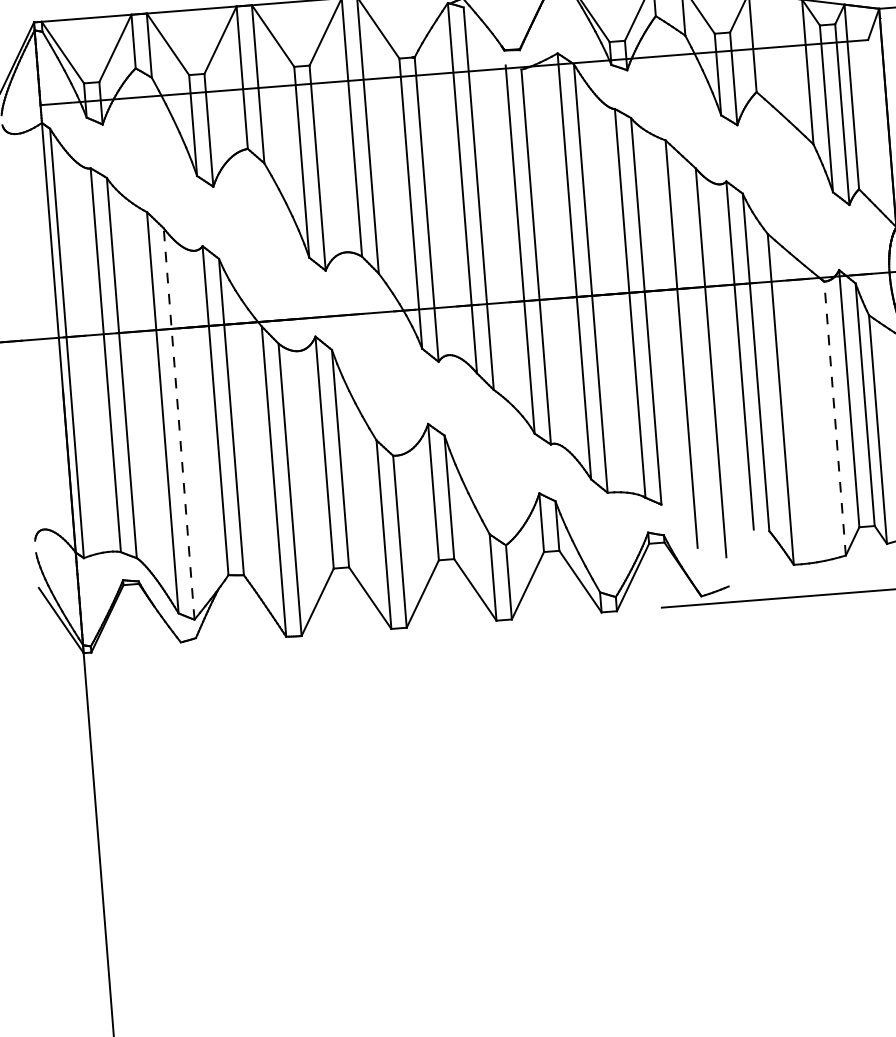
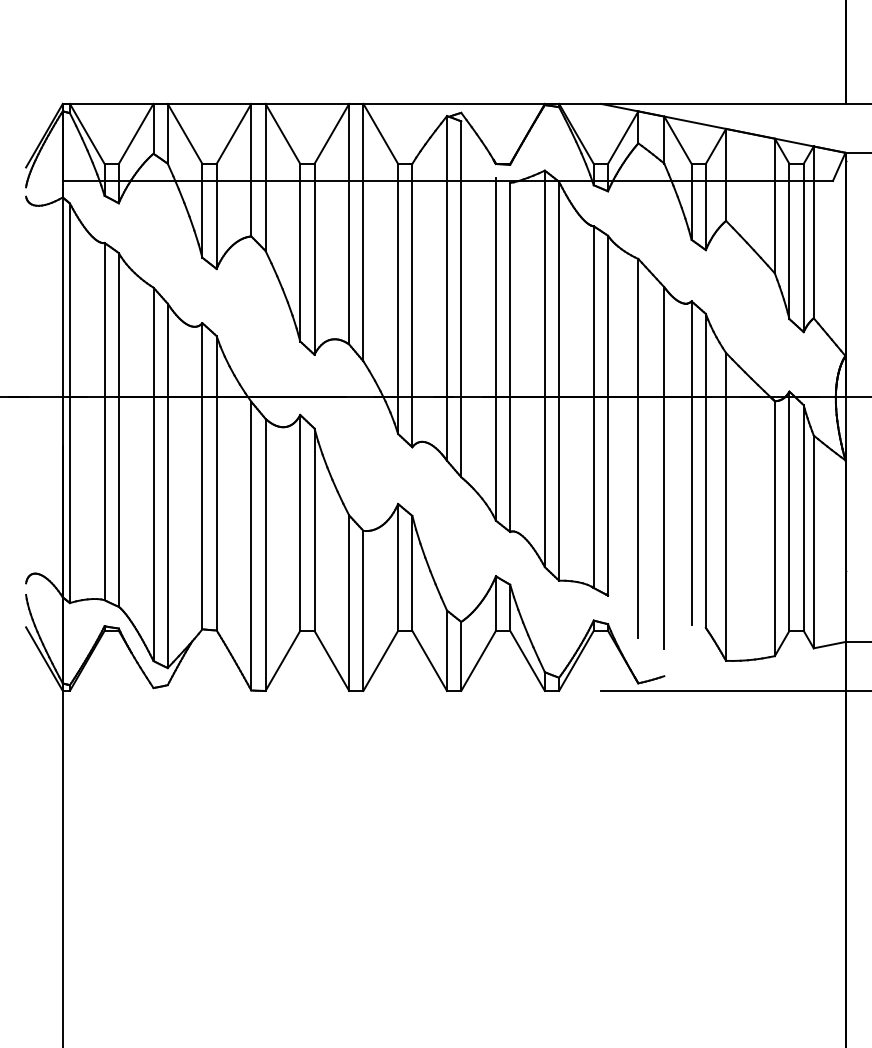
line: (834, 418) -> (774, 528), dashed -> solid
line: (178, 423) -> (167, 485), dashed -> solid

